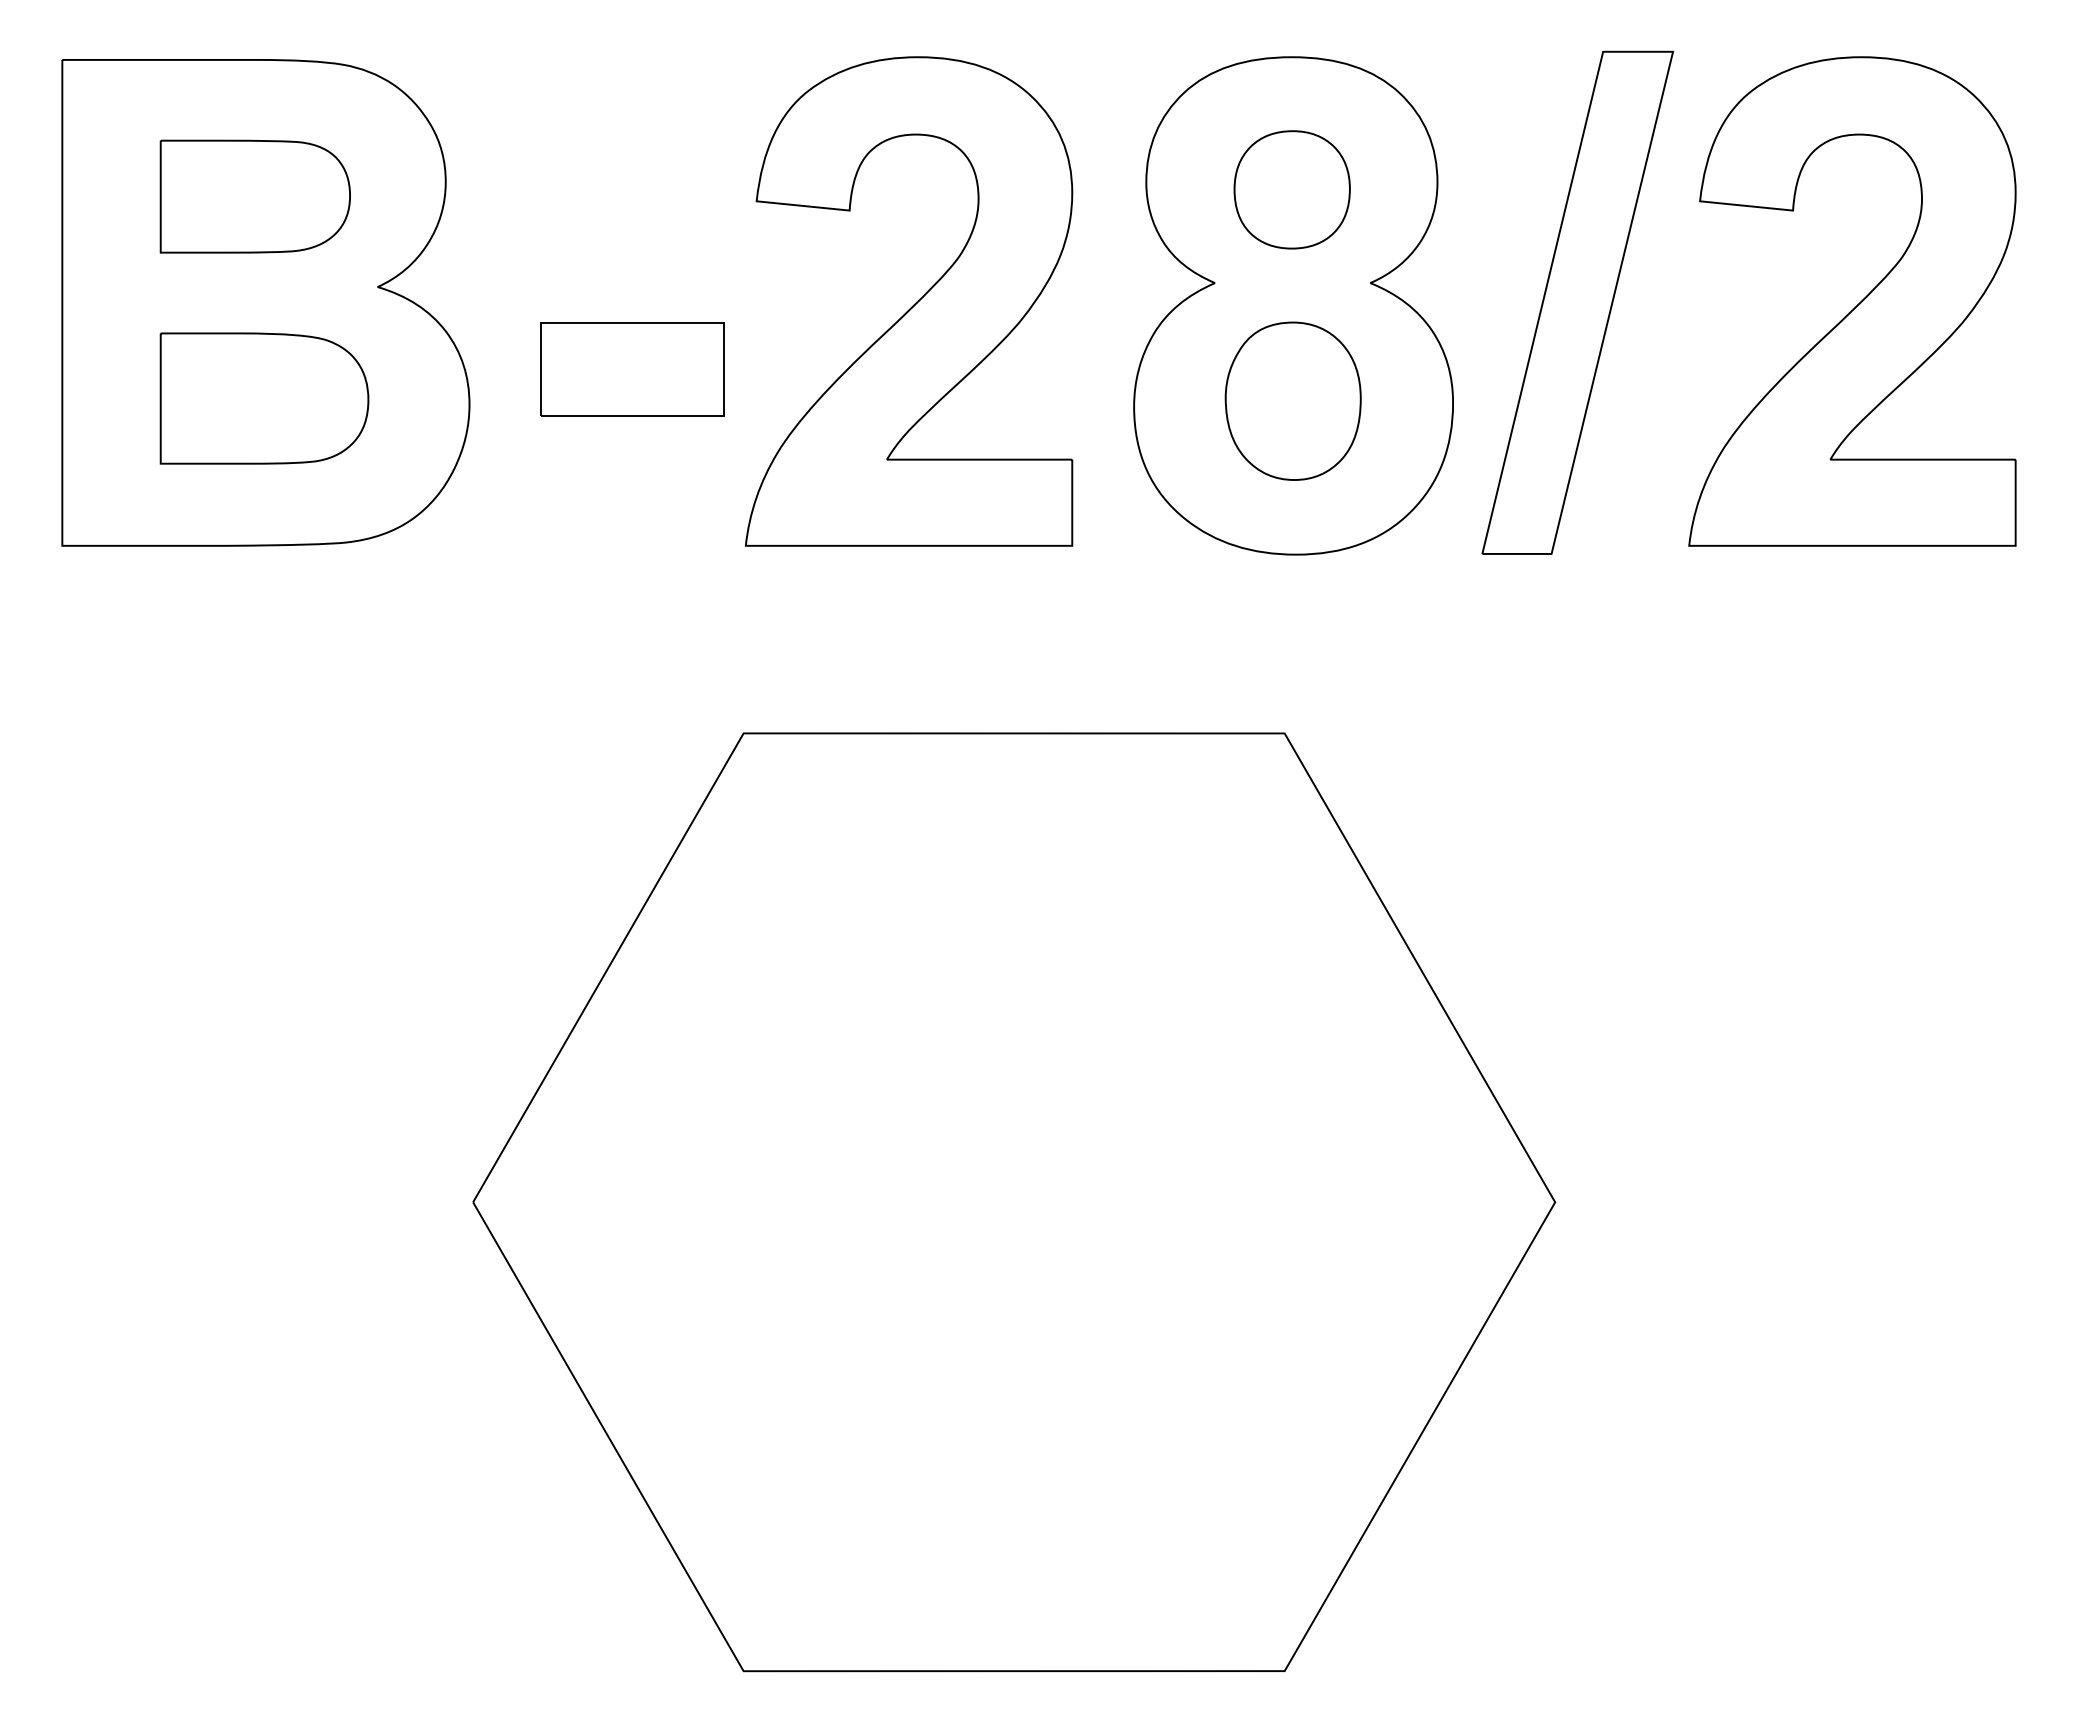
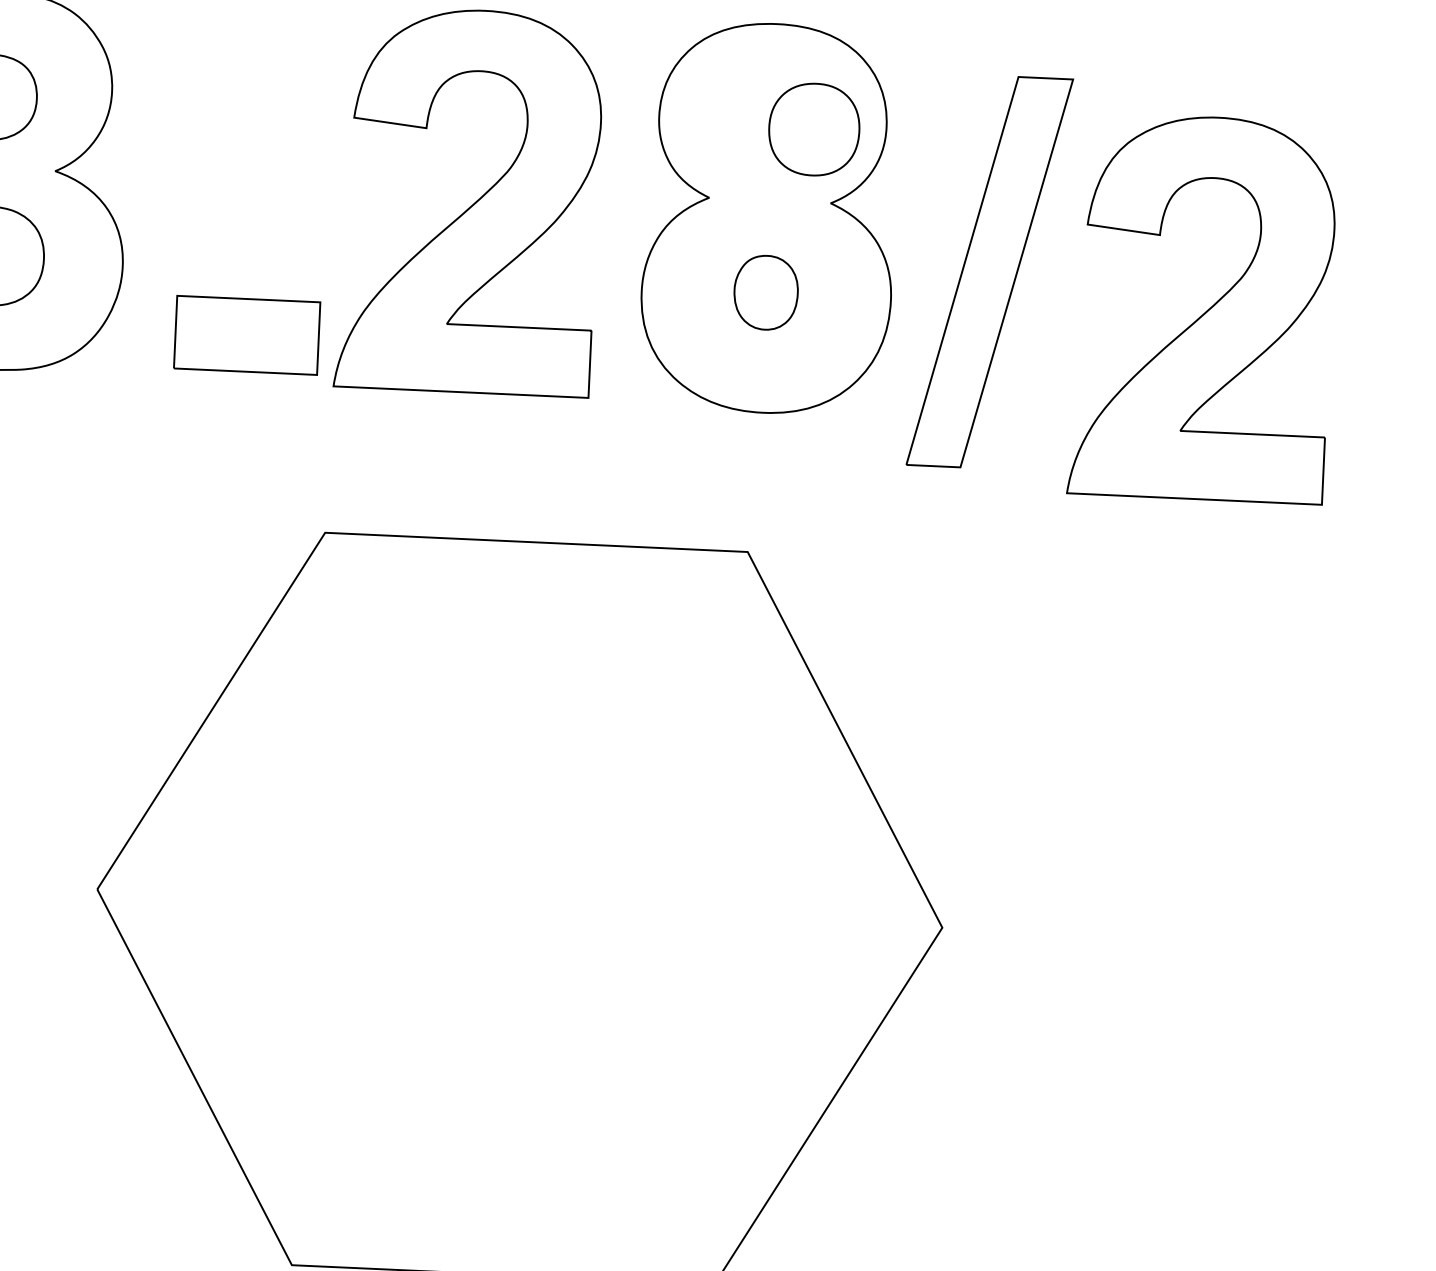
part: (1291, 189) -> (813, 129), moved
part: (1852, 301) -> (1203, 308), moved
part: (1577, 302) -> (989, 271), moved
part: (632, 369) -> (247, 335), moved
part: (1292, 400) -> (765, 292), size x0.6

